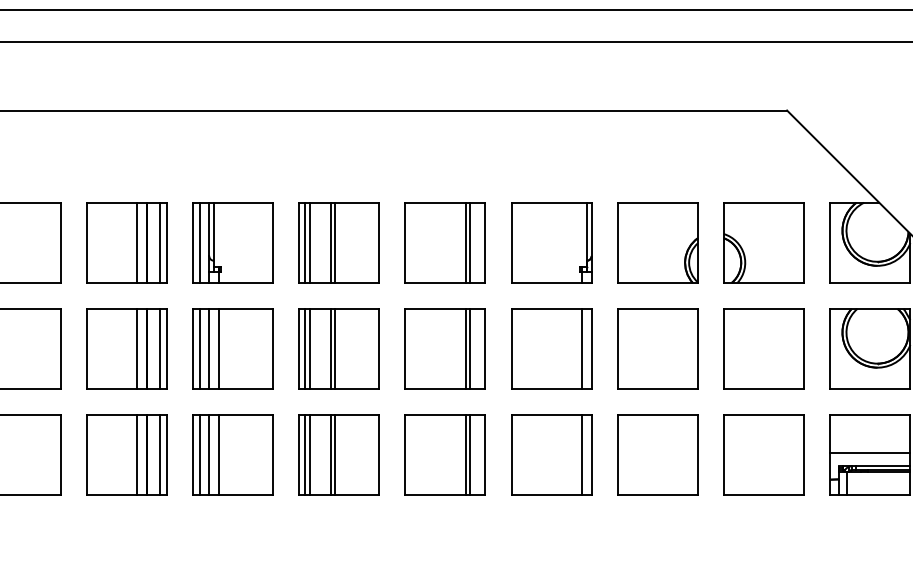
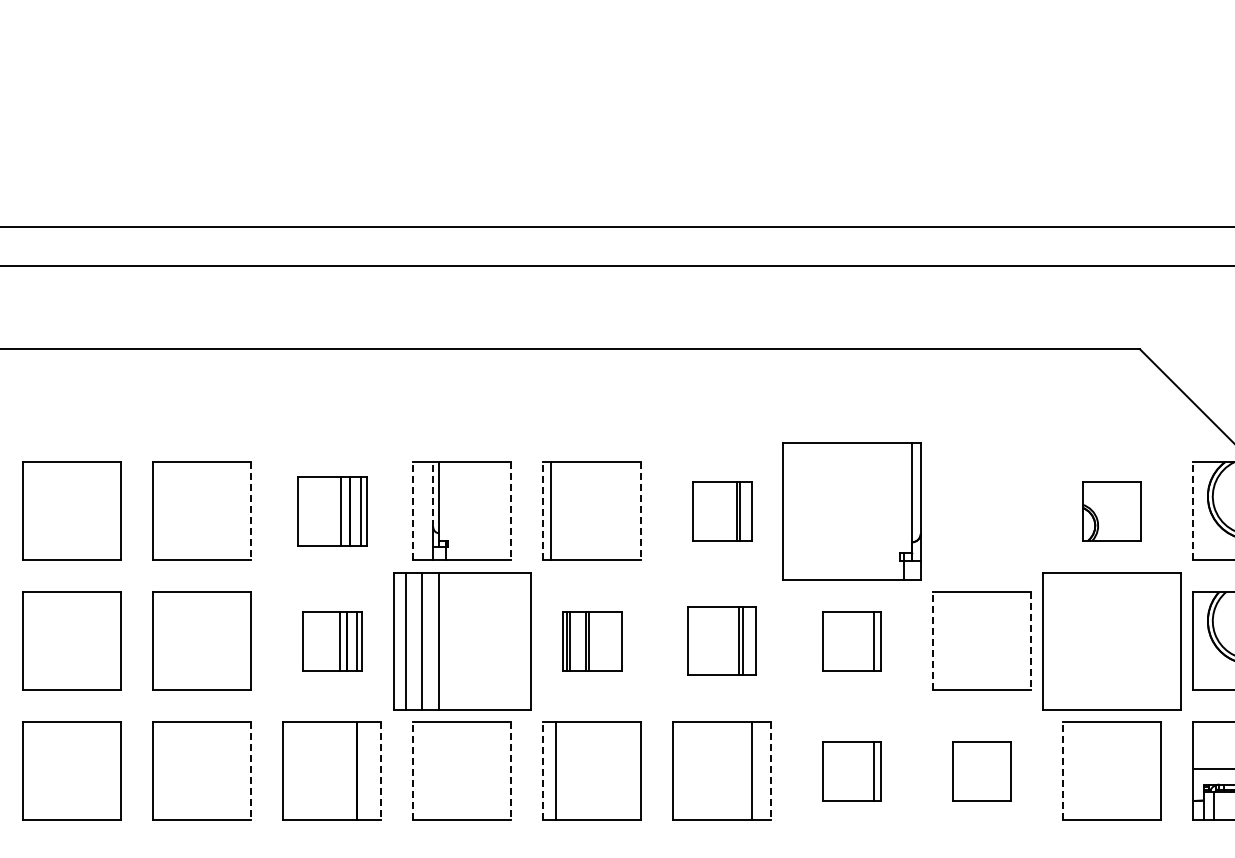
line: (209, 229) -> (433, 494), solid -> dashed
line: (60, 242) -> (251, 511), solid -> dashed
part: (126, 242) -> (331, 510), size x0.7
line: (193, 242) -> (413, 510), solid -> dashed
line: (200, 242) -> (422, 511), removed
line: (273, 242) -> (511, 511), solid -> dashed
line: (299, 242) -> (543, 510), solid -> dashed
line: (309, 242) -> (556, 511), removed
line: (331, 242) -> (582, 511), removed
line: (335, 242) -> (587, 511), removed
line: (379, 242) -> (641, 511), solid -> dashed
part: (444, 242) -> (721, 510), size x0.6
part: (551, 242) -> (851, 510), size x1.4
part: (657, 242) -> (981, 510), removed
part: (763, 242) -> (1111, 510), size x0.6
line: (829, 242) -> (1192, 510), solid -> dashed
part: (126, 348) -> (331, 640), size x0.6
part: (232, 348) -> (461, 640), size x1.4
part: (338, 348) -> (591, 640), size x0.6
part: (444, 348) -> (721, 640), size x0.7
part: (551, 348) -> (851, 640), size x0.6
line: (617, 348) -> (932, 640), solid -> dashed
part: (763, 348) -> (1111, 640), size x1.4
line: (698, 349) -> (1031, 641), solid -> dashed
line: (193, 454) -> (413, 770), solid -> dashed
line: (299, 454) -> (543, 770), solid -> dashed
part: (551, 454) -> (851, 770), size x0.6
part: (657, 454) -> (981, 770), size x0.6
line: (723, 454) -> (1062, 770), solid -> dashed
line: (60, 455) -> (251, 771), solid -> dashed
line: (136, 455) -> (344, 771), removed
line: (160, 455) -> (373, 771), removed
line: (166, 455) -> (381, 771), solid -> dashed
line: (200, 455) -> (422, 771), removed
line: (209, 455) -> (433, 771), removed
line: (219, 455) -> (445, 771), removed
line: (273, 455) -> (511, 771), solid -> dashed
line: (305, 455) -> (550, 771), removed
line: (331, 455) -> (582, 771), removed
line: (335, 455) -> (587, 771), removed
line: (465, 455) -> (746, 771), removed
line: (485, 455) -> (771, 771), solid -> dashed

